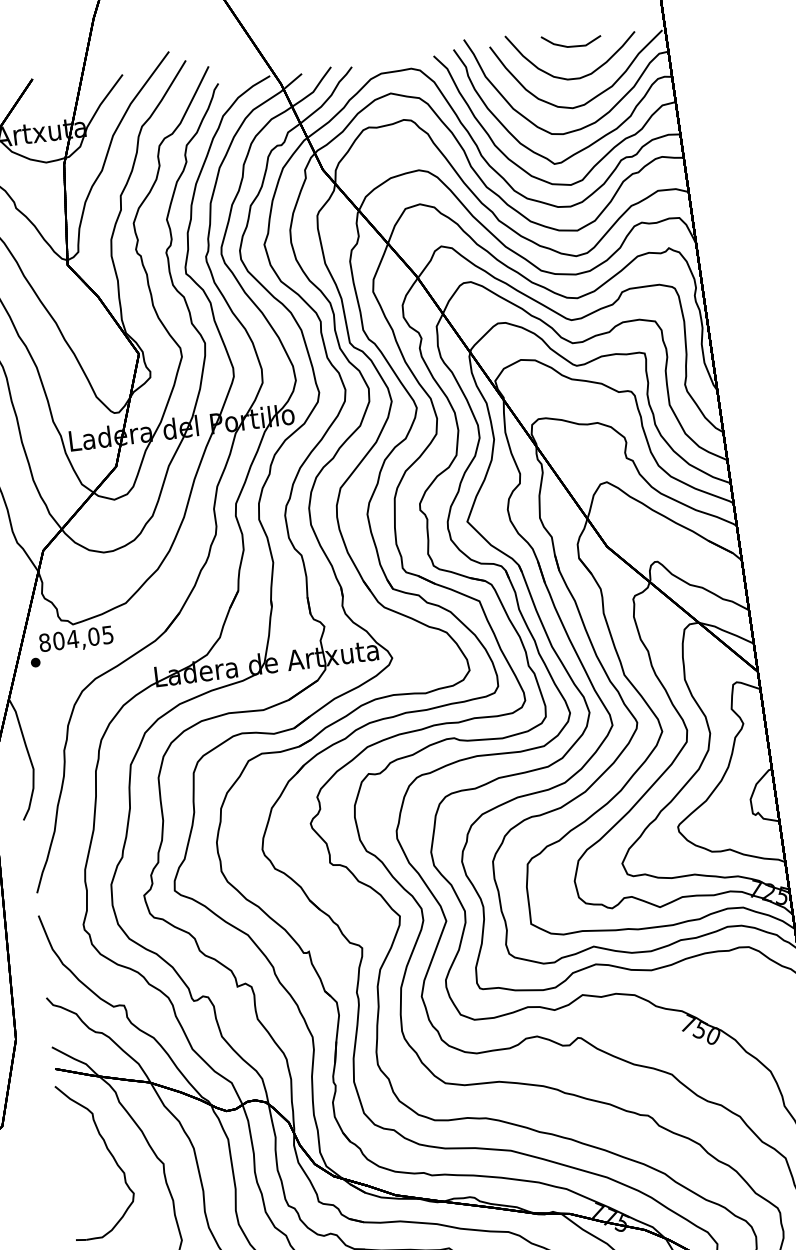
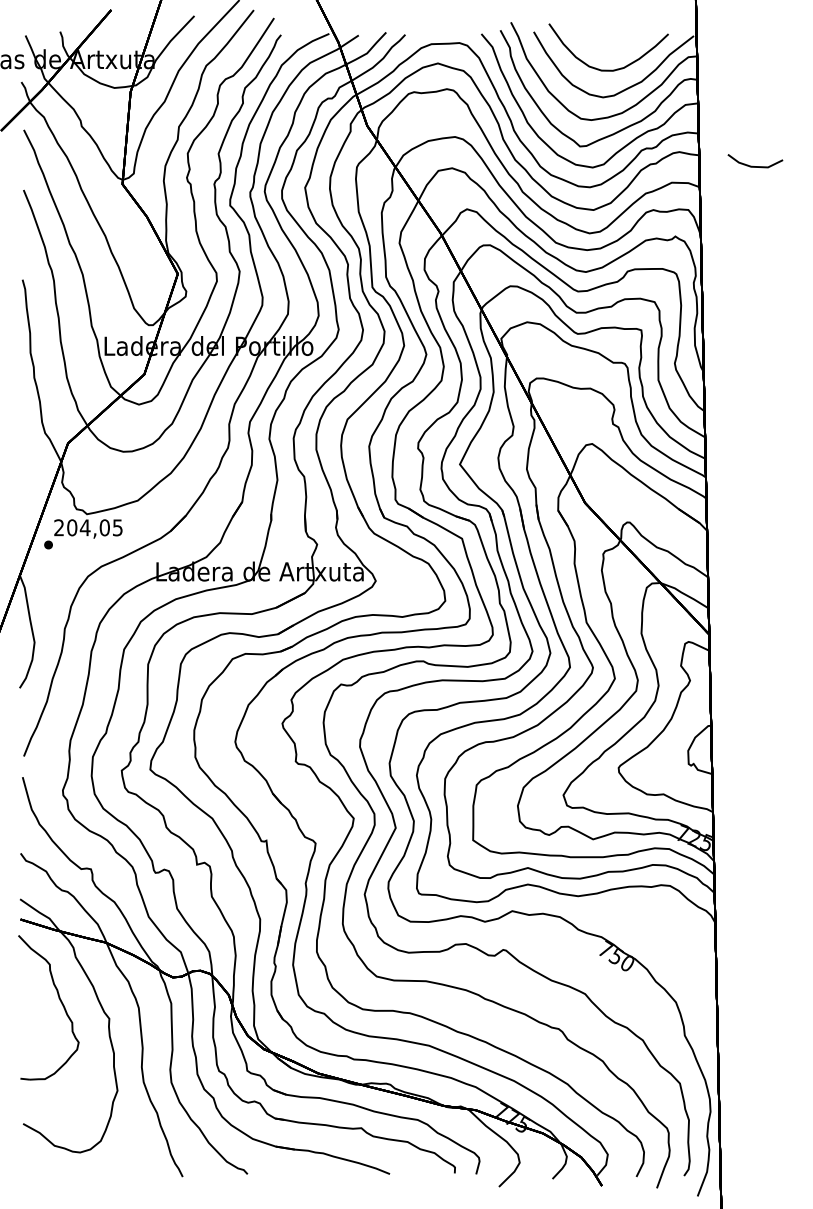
line: (568, 45) -> (752, 165), moved
text: (45, 642) -> (59, 527), 804,05 -> 204,05

